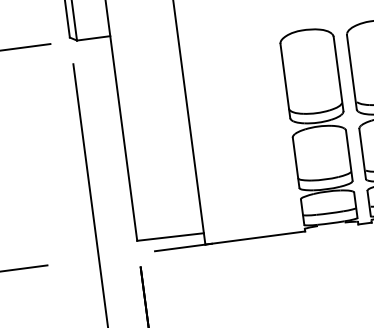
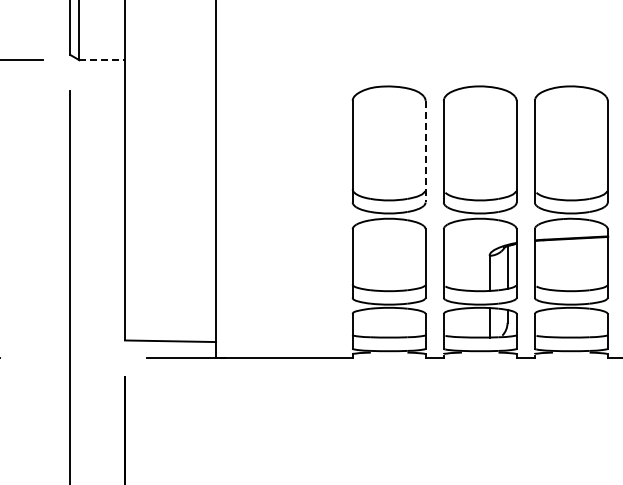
line: (93, 38) -> (102, 60), solid -> dashed
line: (338, 73) -> (425, 151), solid -> dashed

